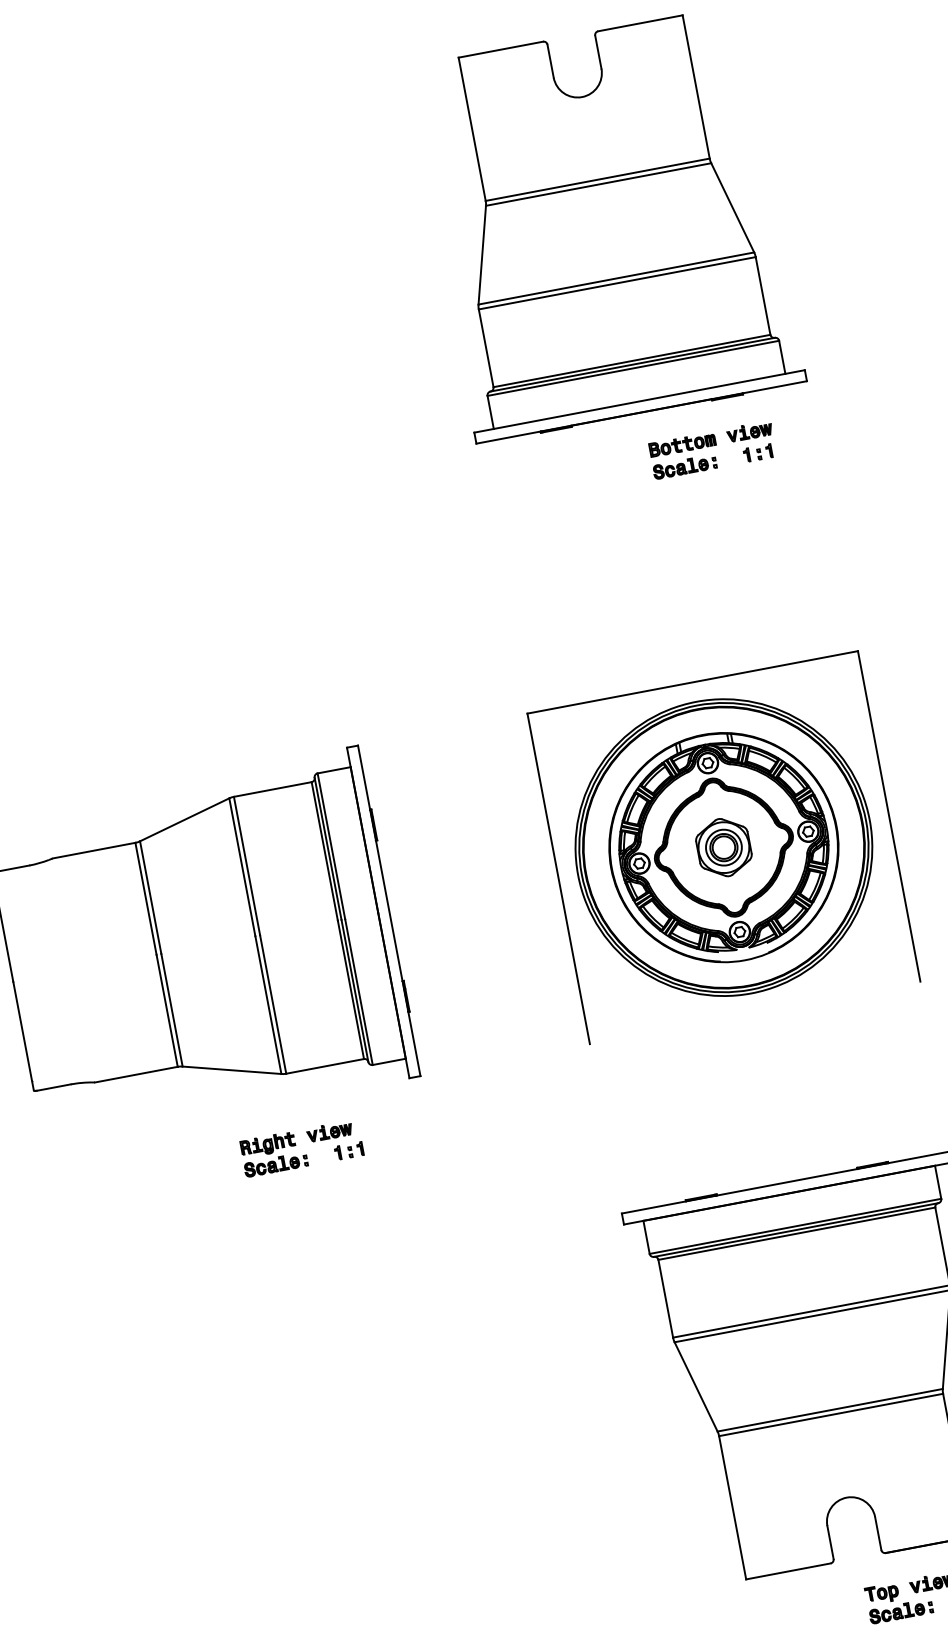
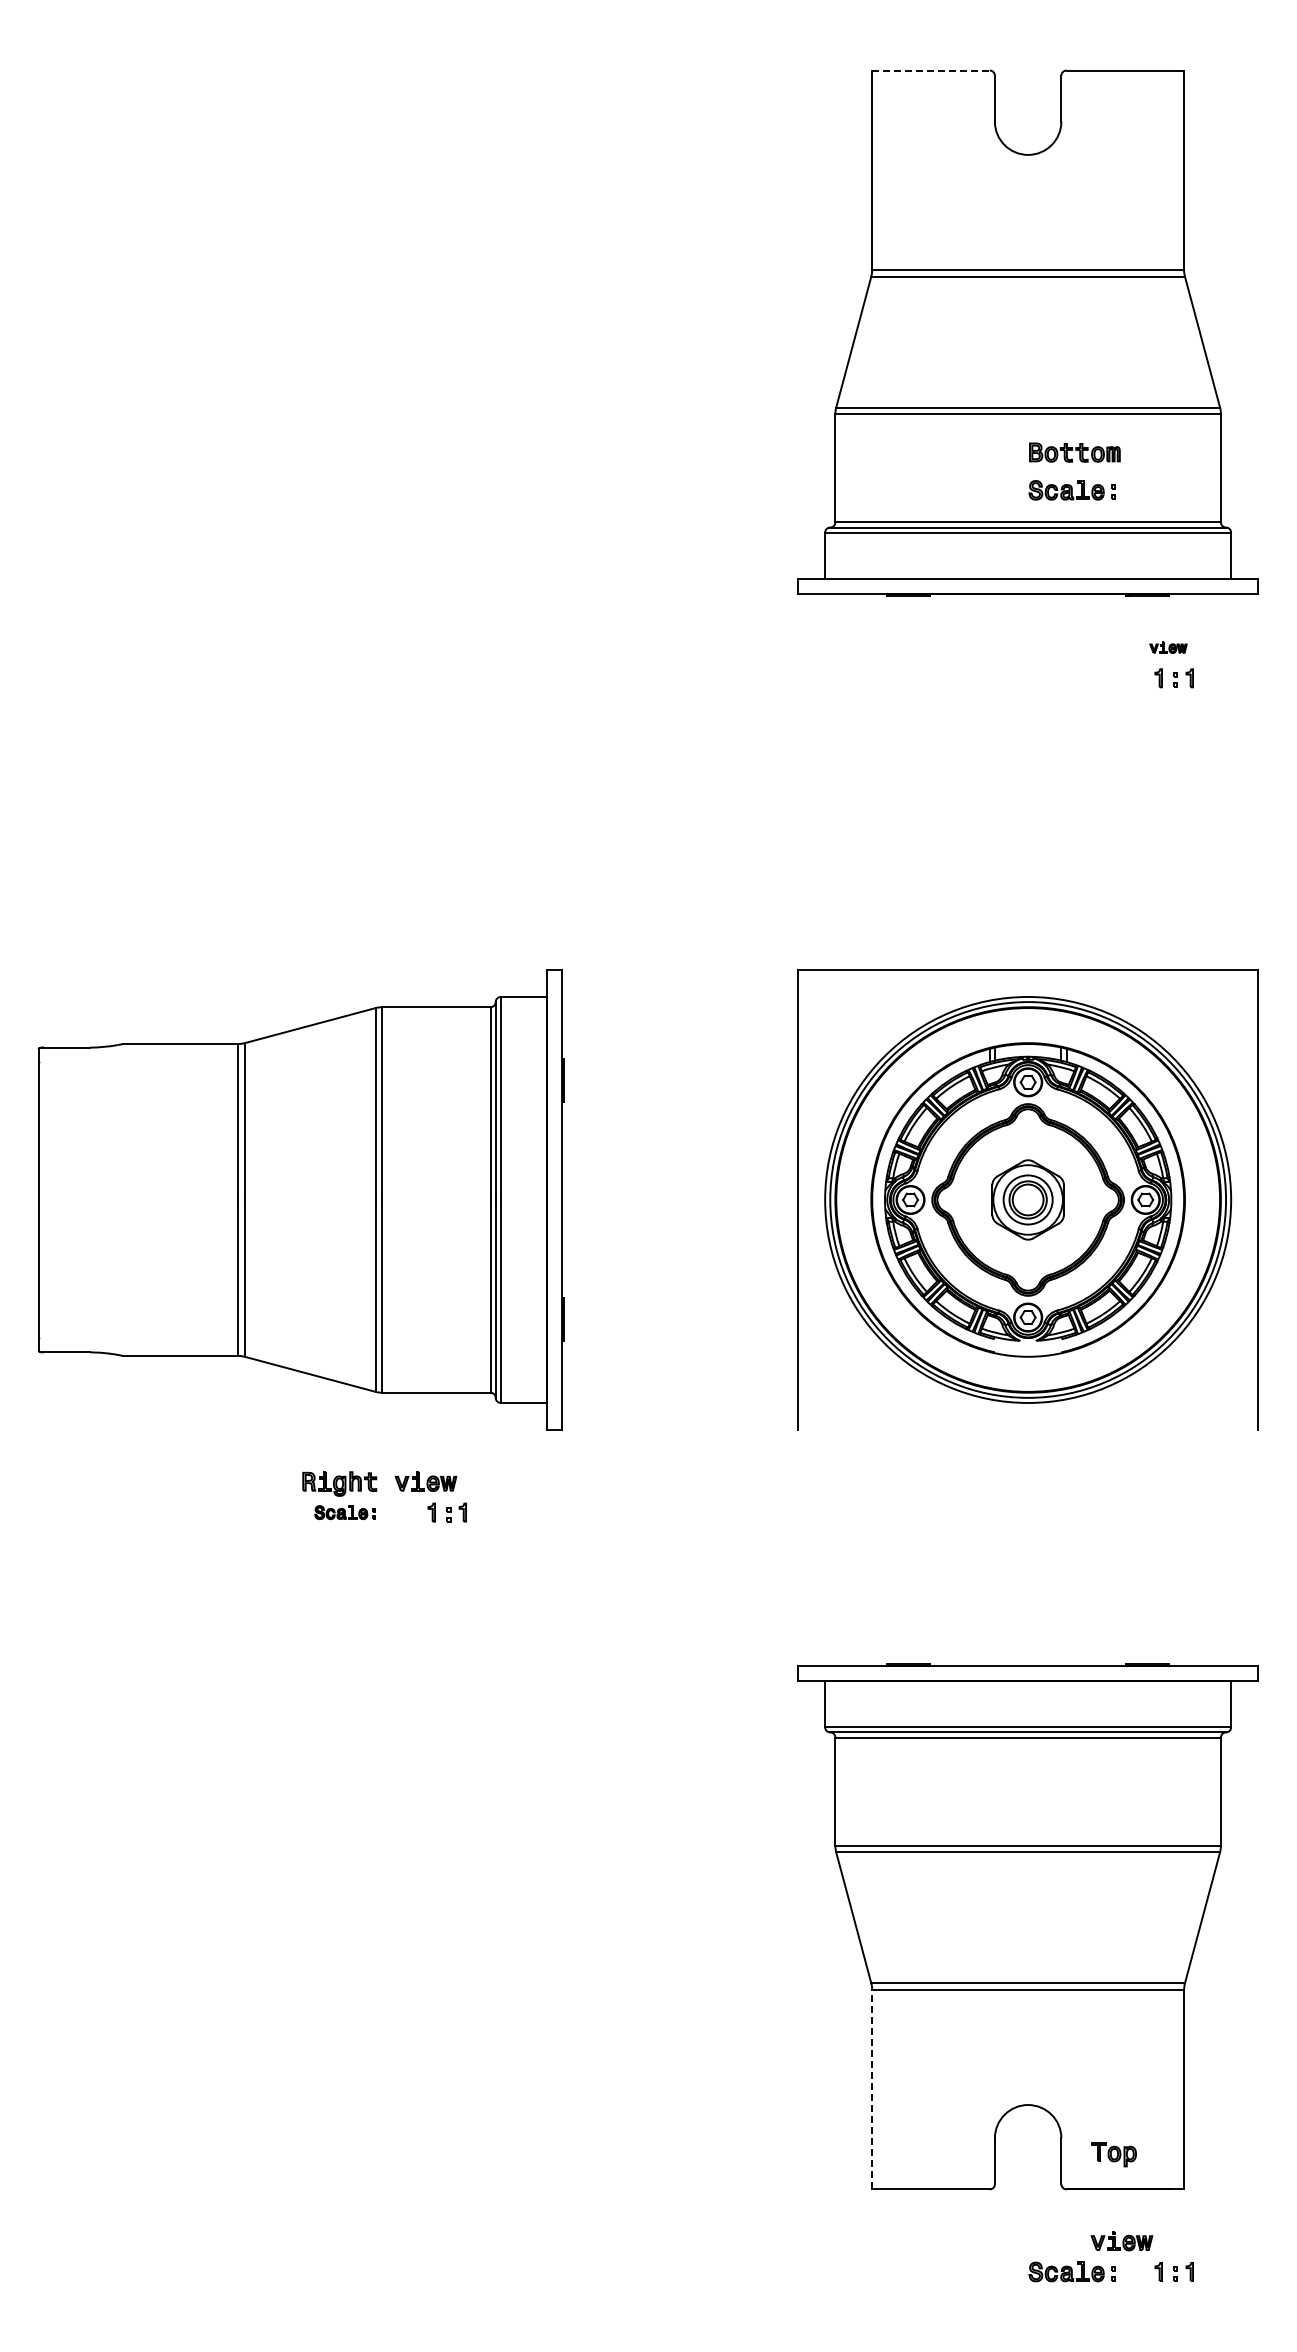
line: (500, 49) -> (930, 70), solid -> dashed
part: (749, 431) -> (1168, 647), size x0.6
part: (682, 444) -> (1074, 452), moved
part: (684, 467) -> (1071, 490), moved
part: (275, 1164) -> (344, 1512), size x0.7
line: (732, 1507) -> (872, 2089), solid -> dashed
part: (881, 1594) -> (1113, 2154), moved

